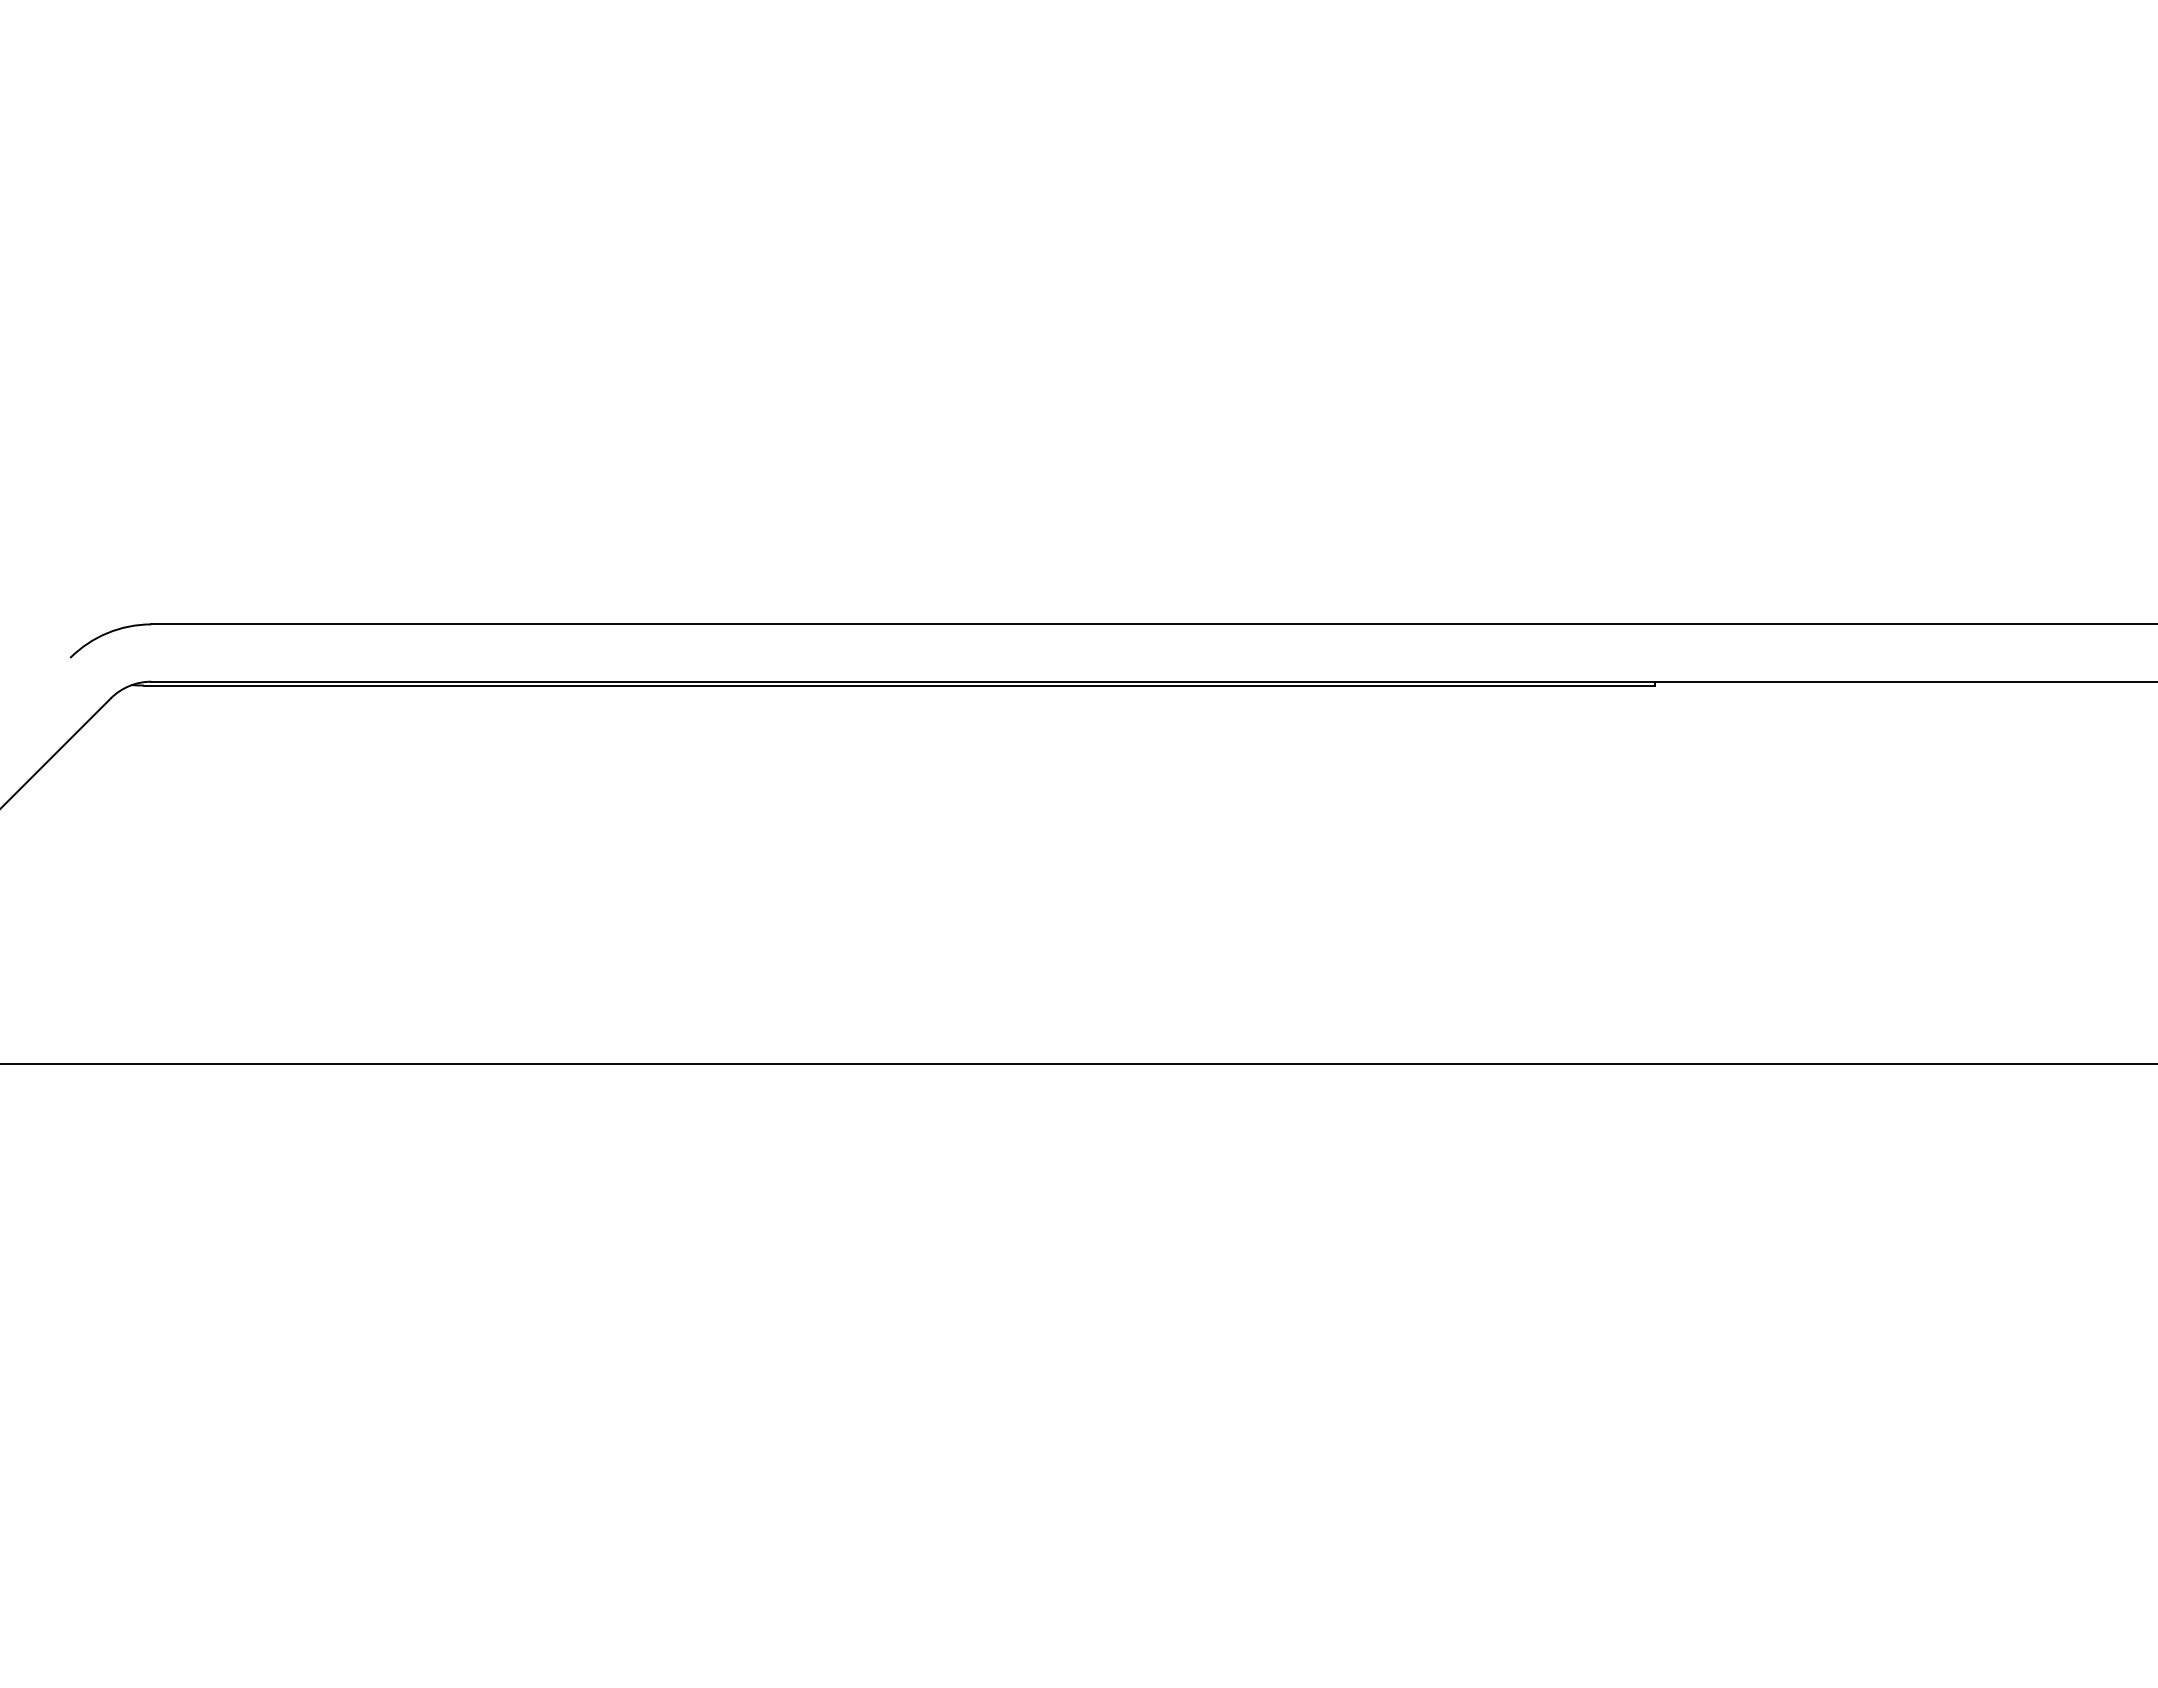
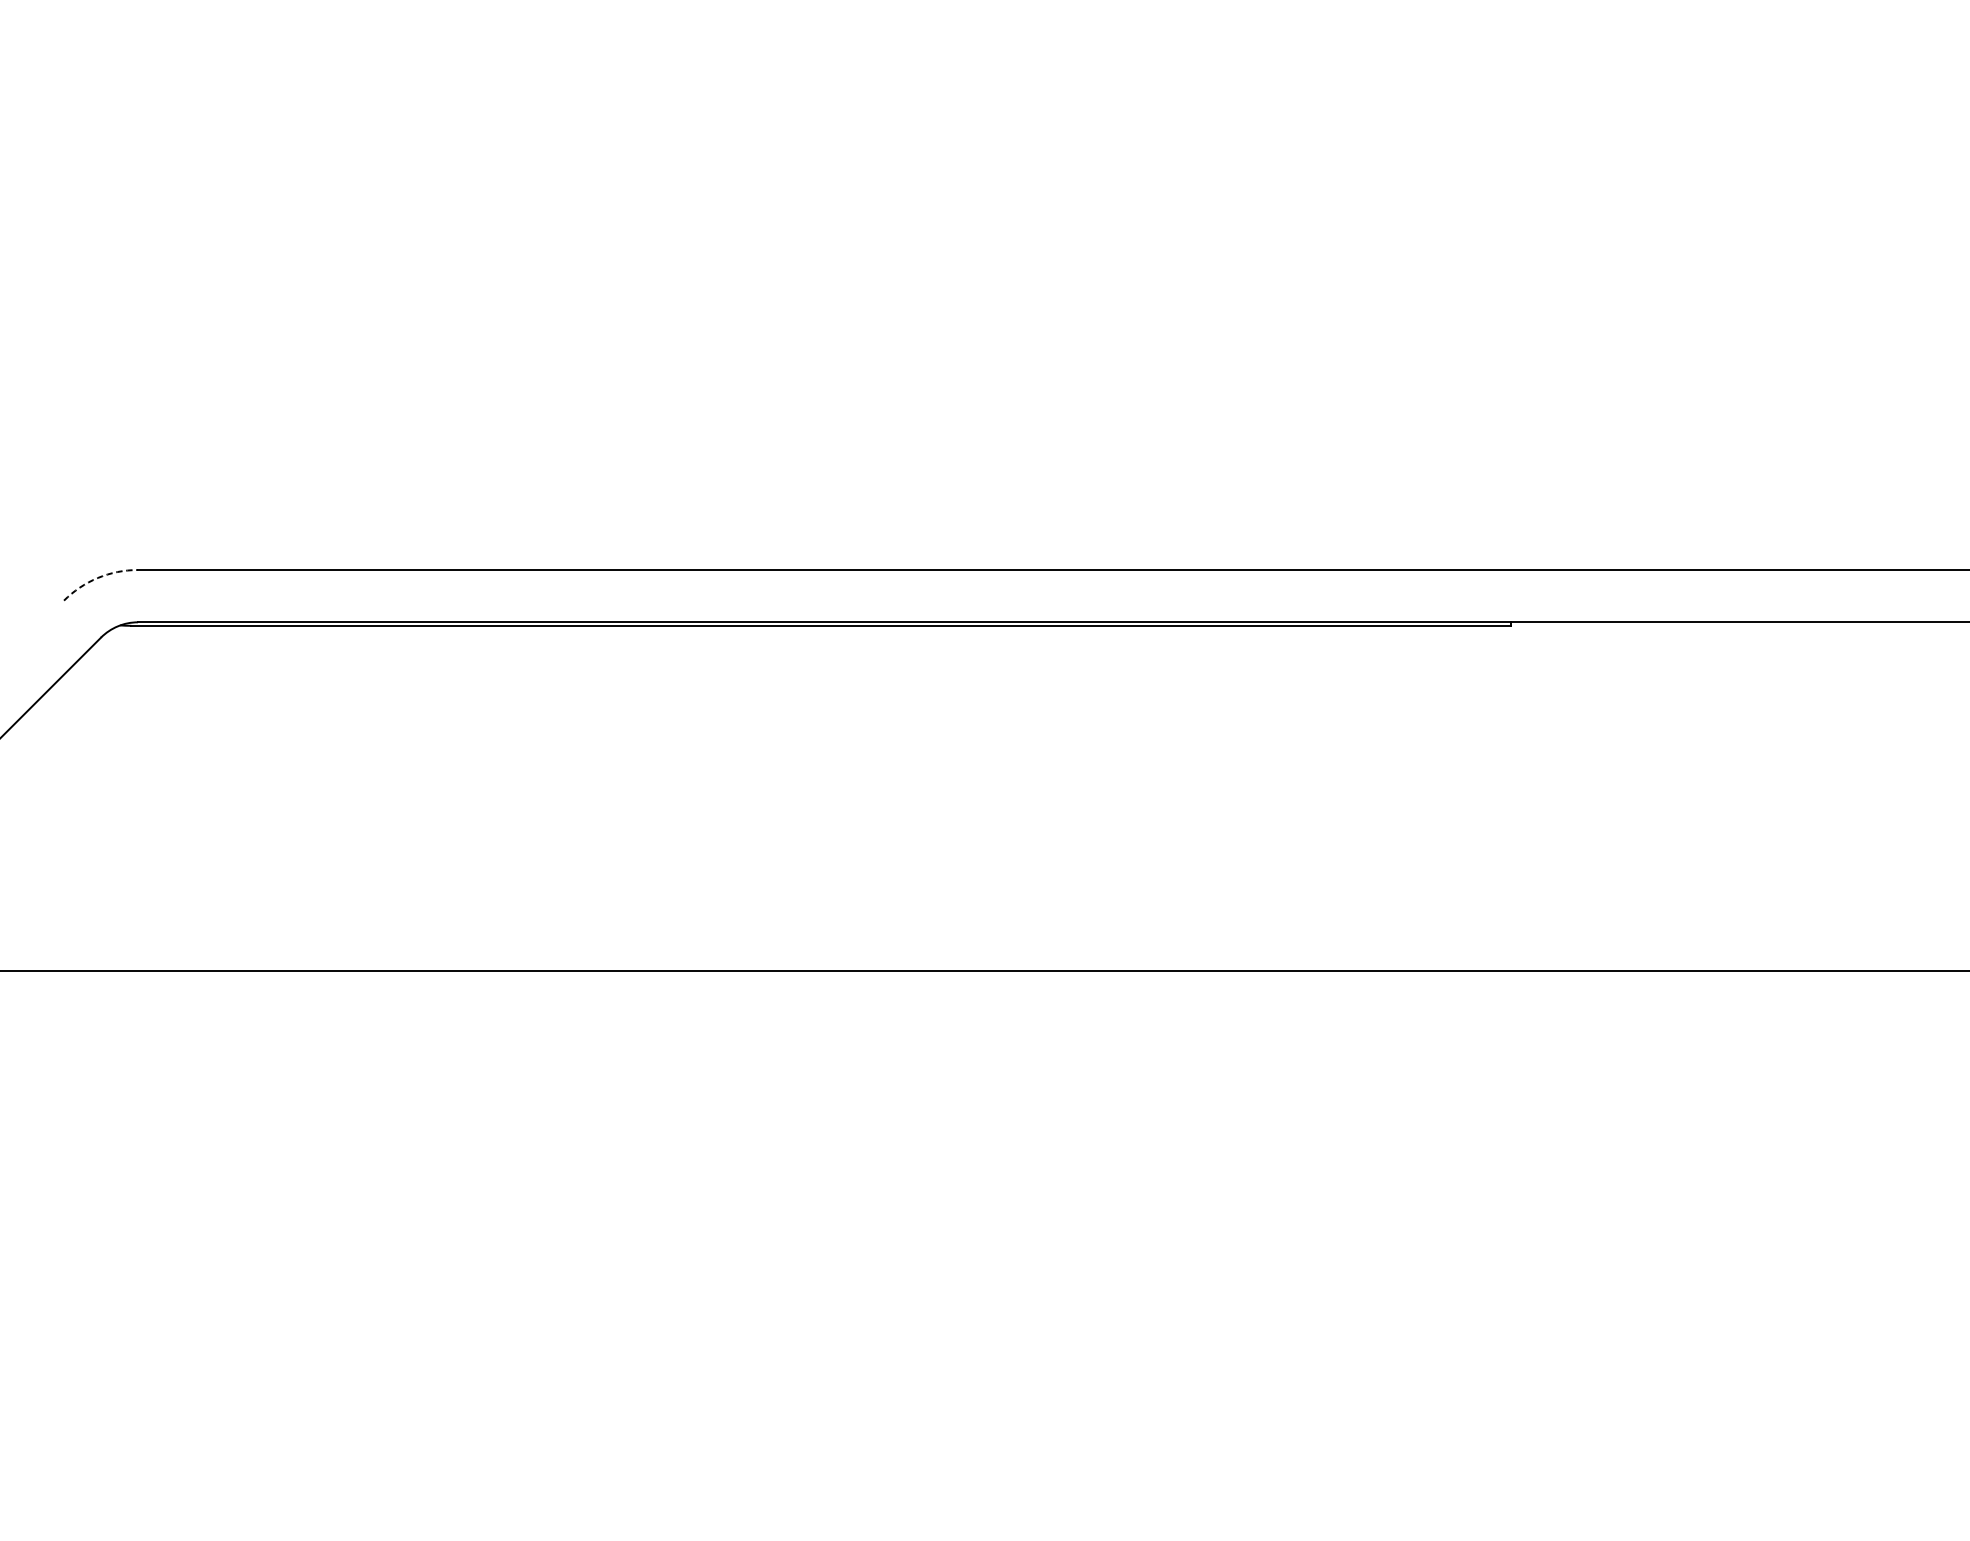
arc: (107, 633) -> (98, 578), solid -> dashed

